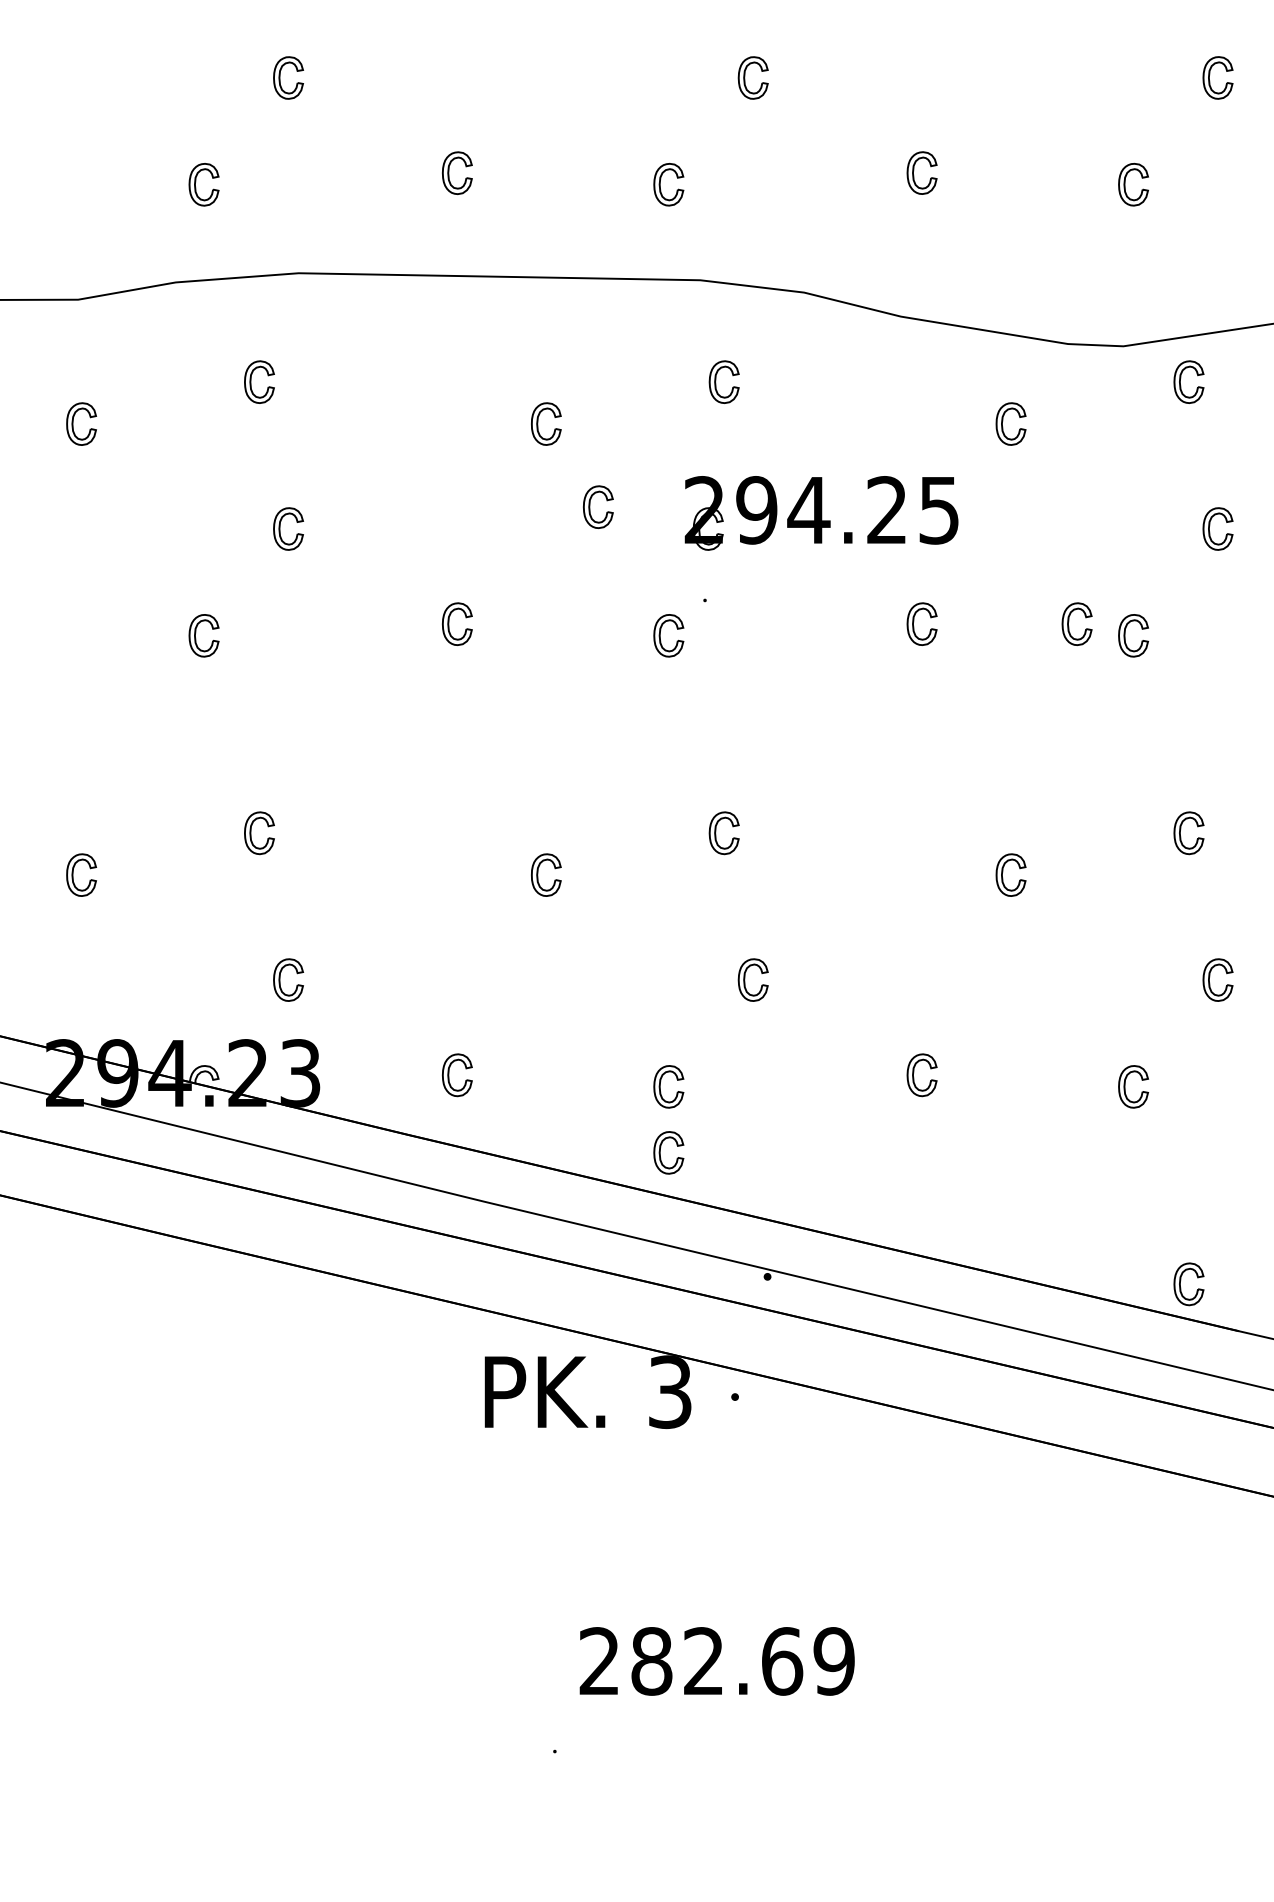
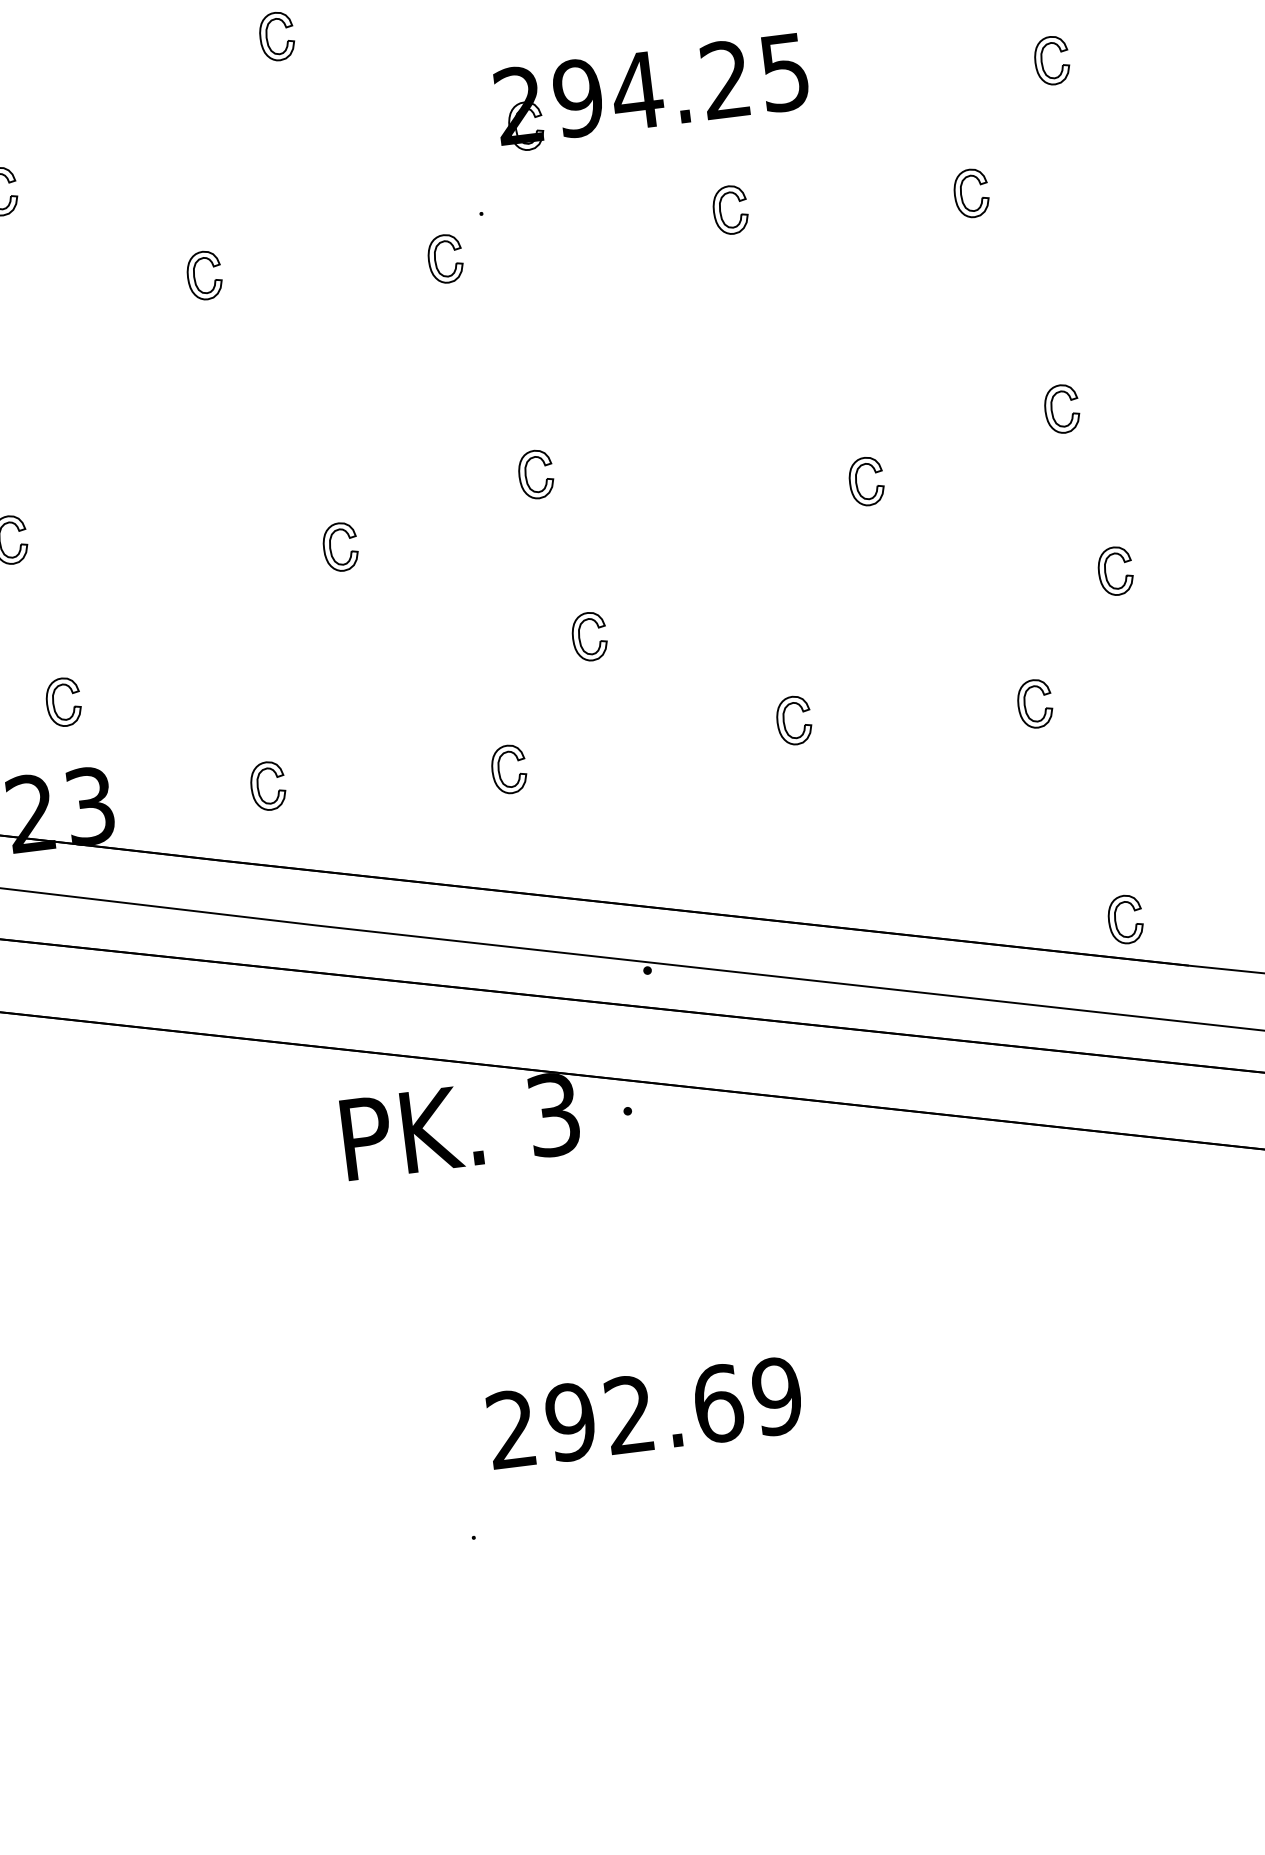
part: (590, 506) -> (338, 123), removed
part: (821, 513) -> (651, 92), moved
part: (1069, 621) -> (896, 186), removed
part: (660, 1152) -> (508, 844), removed
text: (651, 1661) -> (570, 1422), 282.69 -> 292.69

